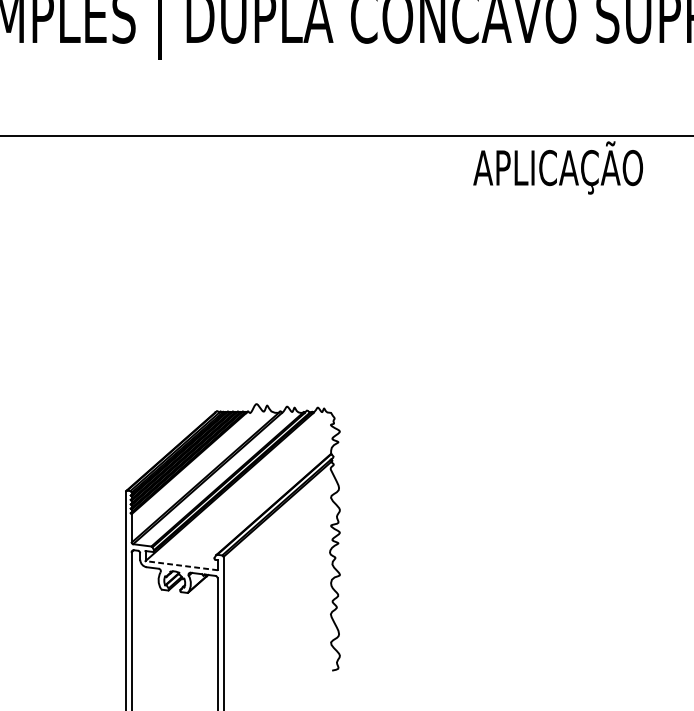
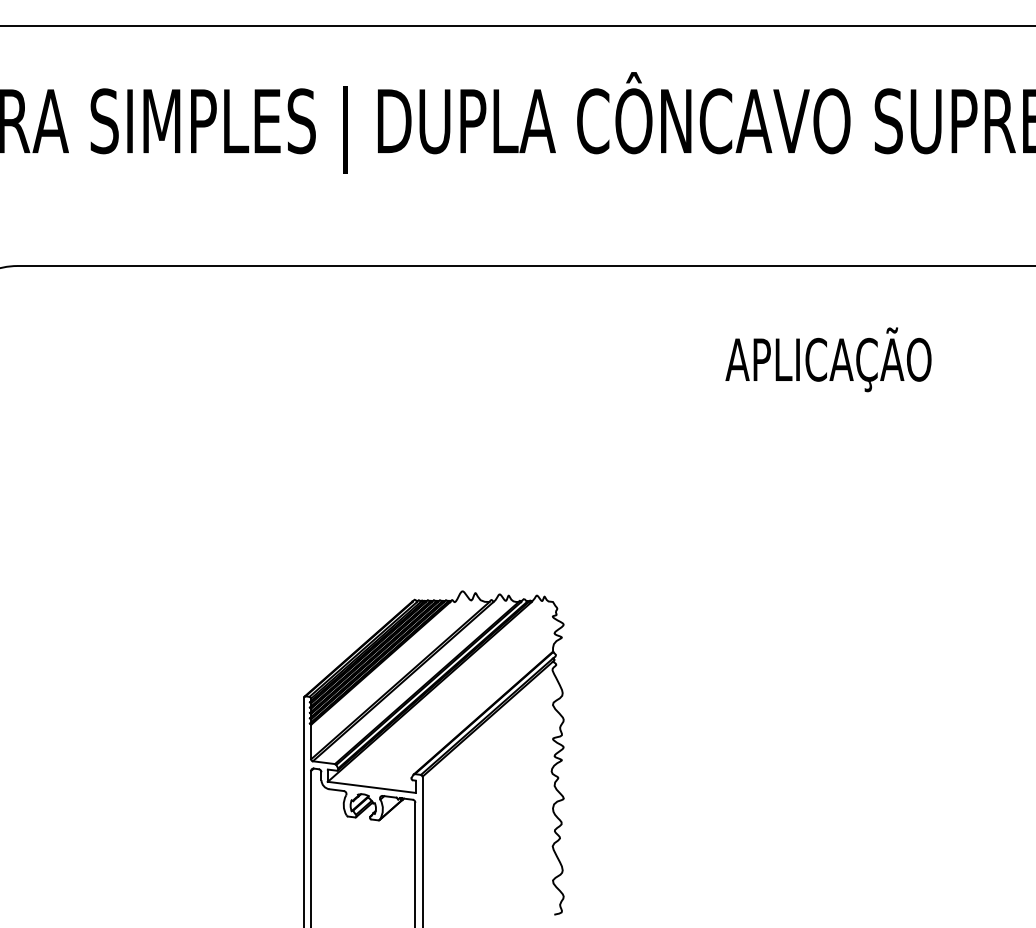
text: (558, 167) -> (828, 359), moved
line: (181, 565) -> (371, 787), dashed -> solid

